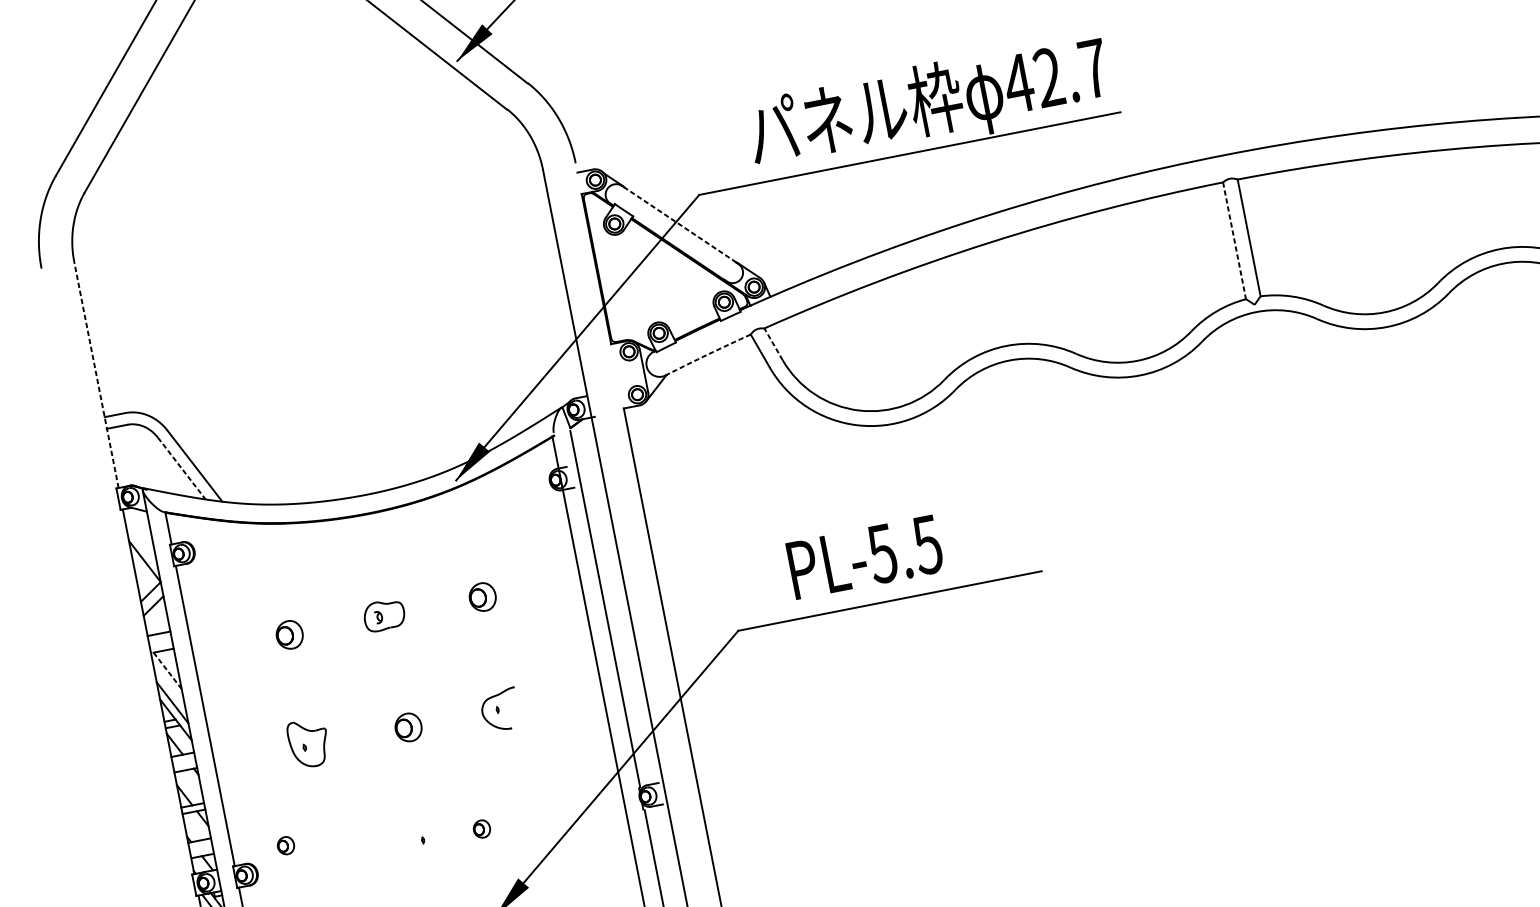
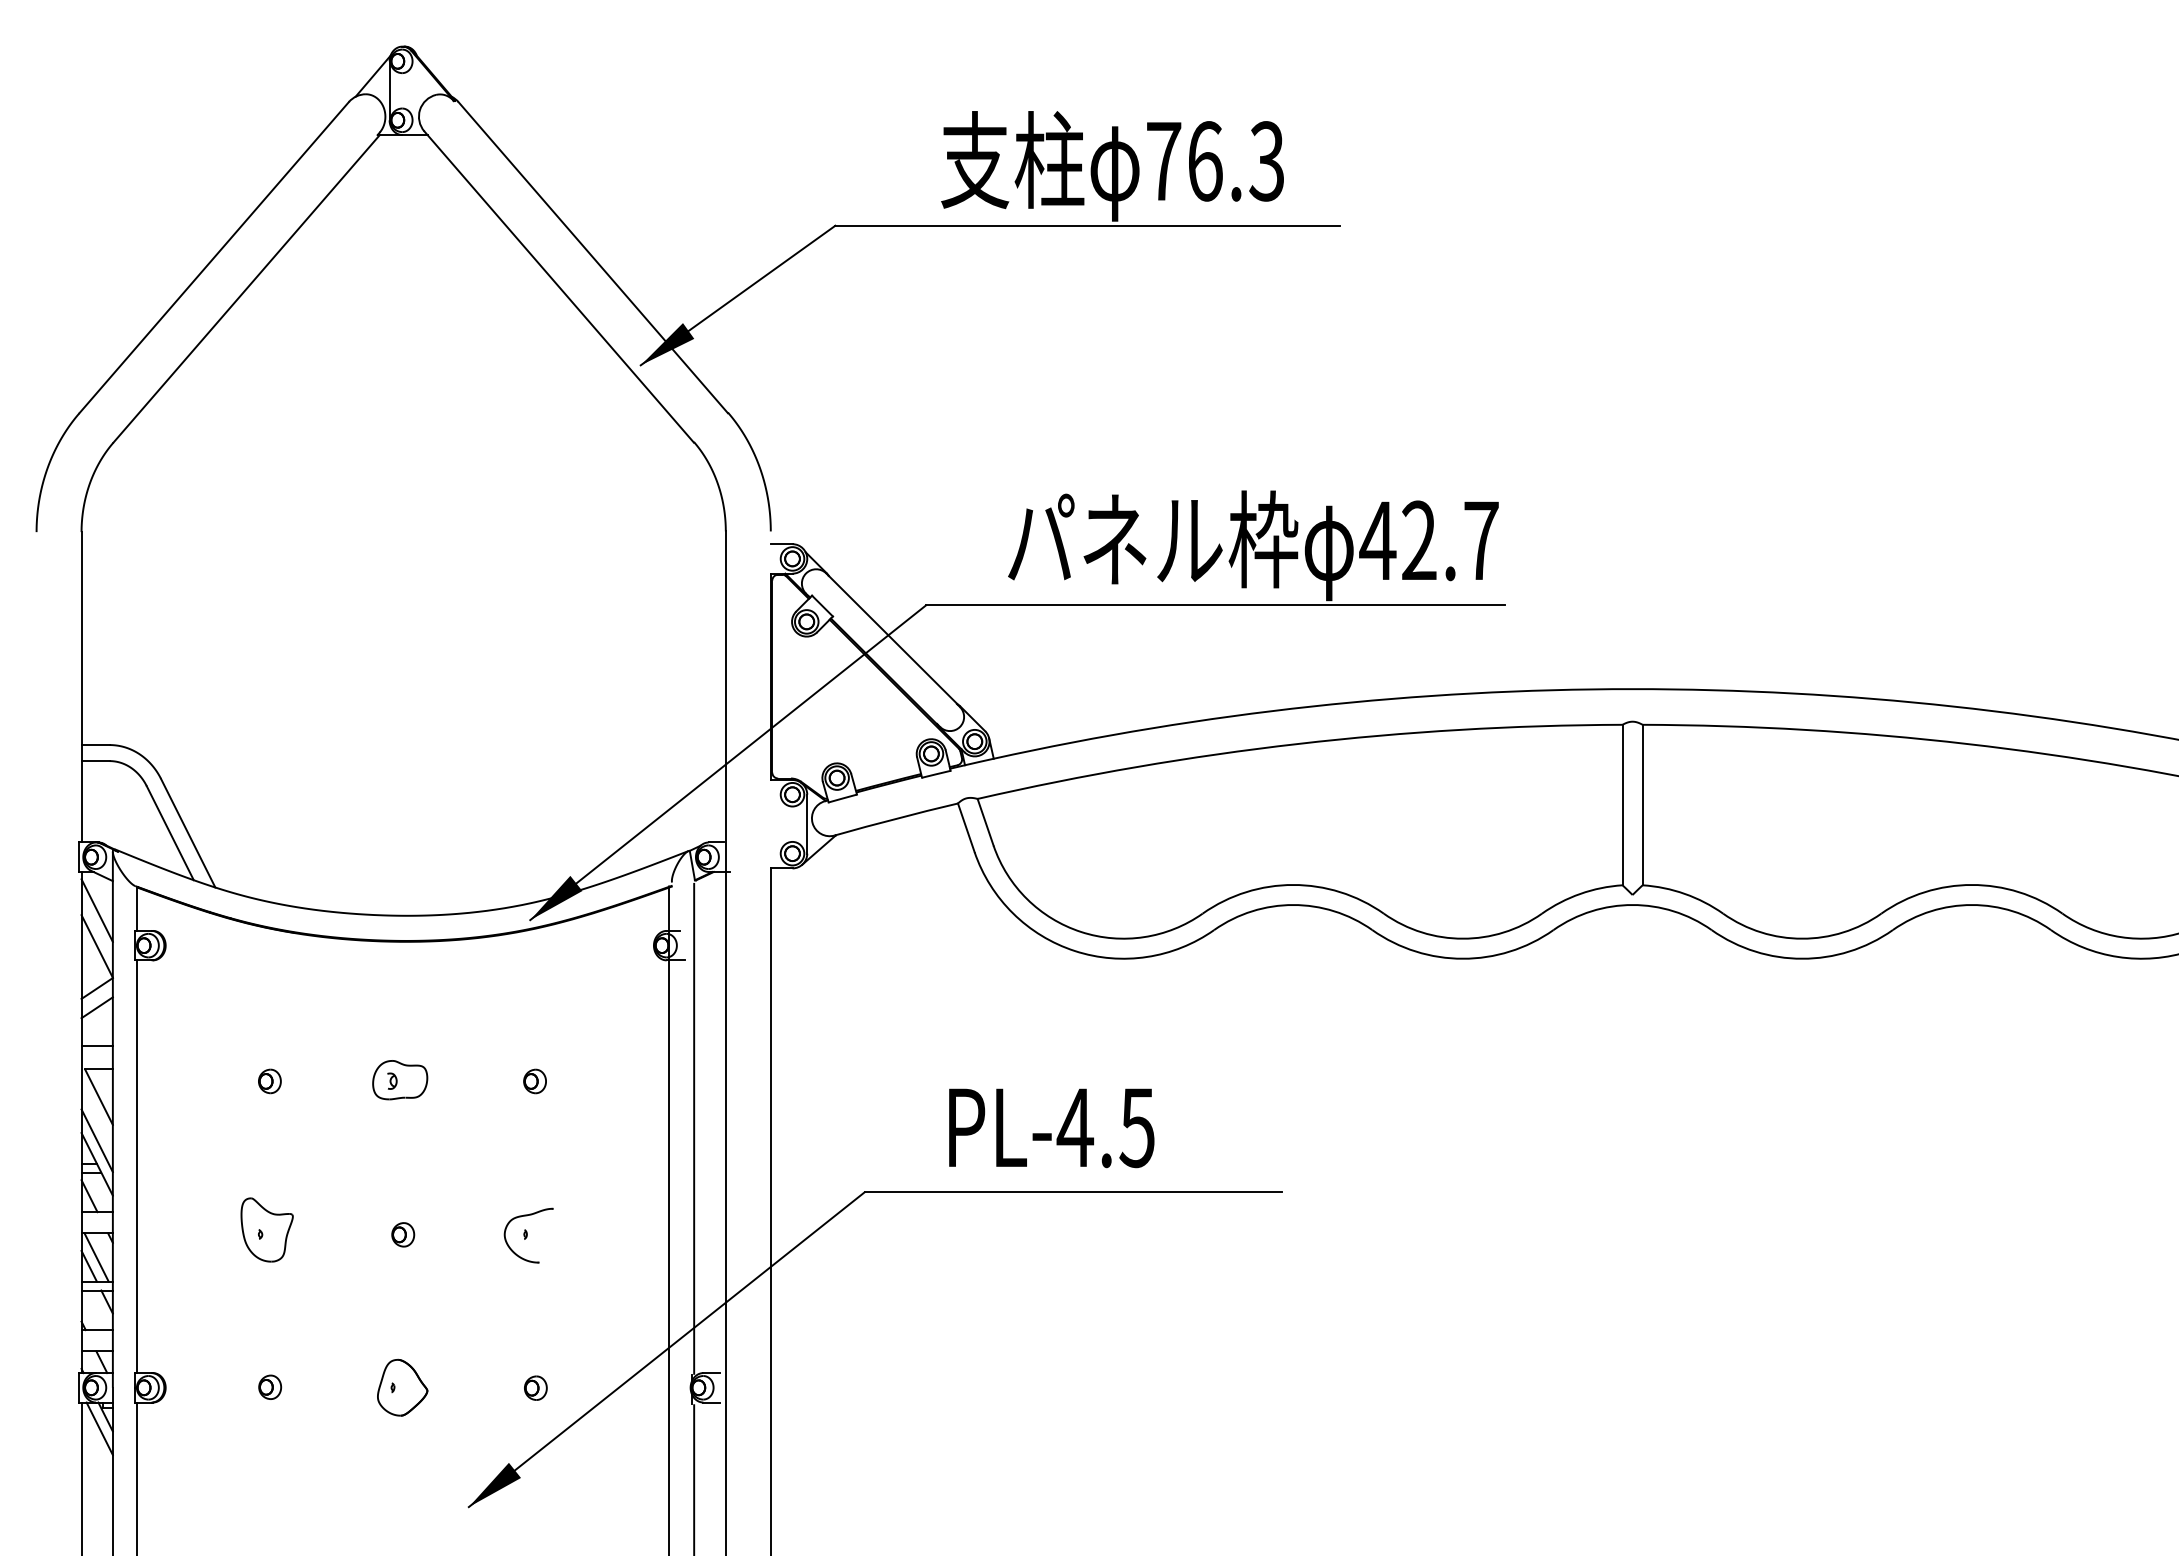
line: (679, 224) -> (892, 639), dashed -> solid
line: (1234, 241) -> (1622, 805), dashed -> solid
line: (773, 344) -> (985, 822), dashed -> solid
arc: (708, 354) -> (896, 818), dashed -> solid
line: (96, 374) -> (81, 686), dashed -> solid
line: (182, 468) -> (170, 833), dashed -> solid
line: (139, 535) -> (96, 910), added
text: (882, 554) -> (1075, 1128), PL-5.5 -> PL-4.5
part: (482, 597) -> (534, 1081), size x0.62
part: (289, 635) -> (269, 1081), size x0.62
line: (168, 671) -> (99, 1097), dashed -> solid
part: (408, 727) -> (403, 1234), size x0.62
line: (188, 787) -> (96, 1257), added
part: (481, 828) -> (535, 1387), moved
part: (429, 838) -> (402, 1387), added
part: (286, 845) -> (270, 1386), moved

